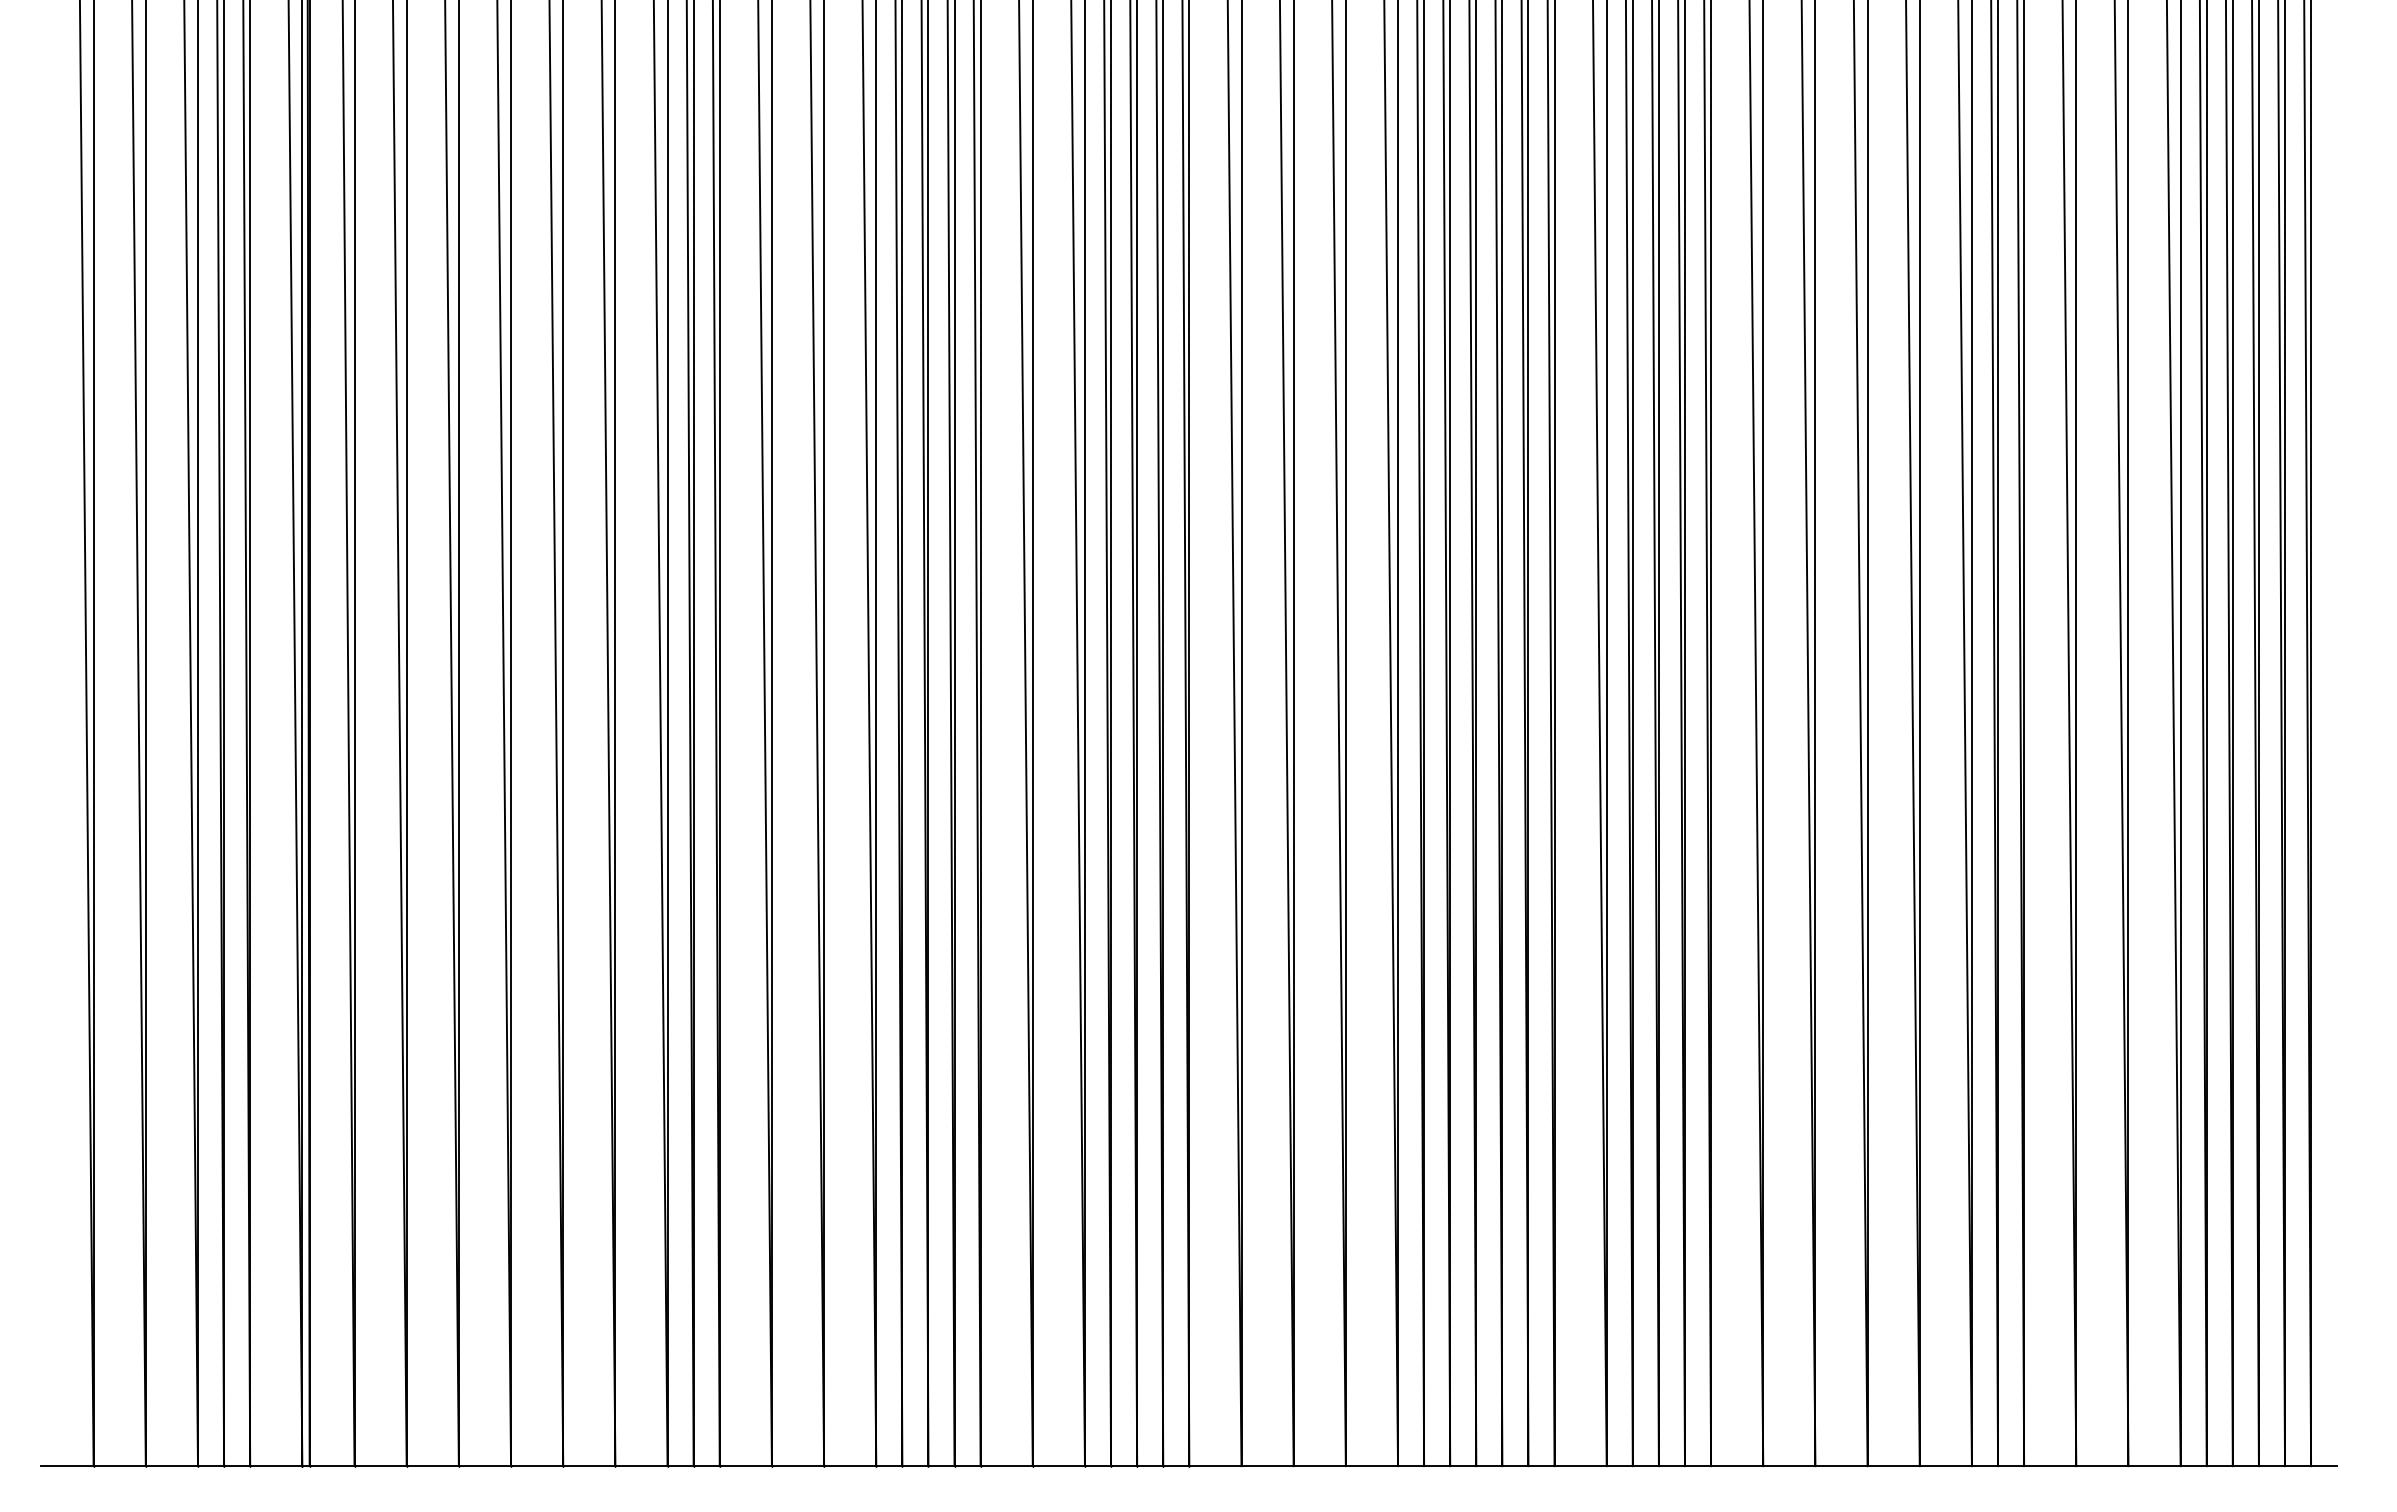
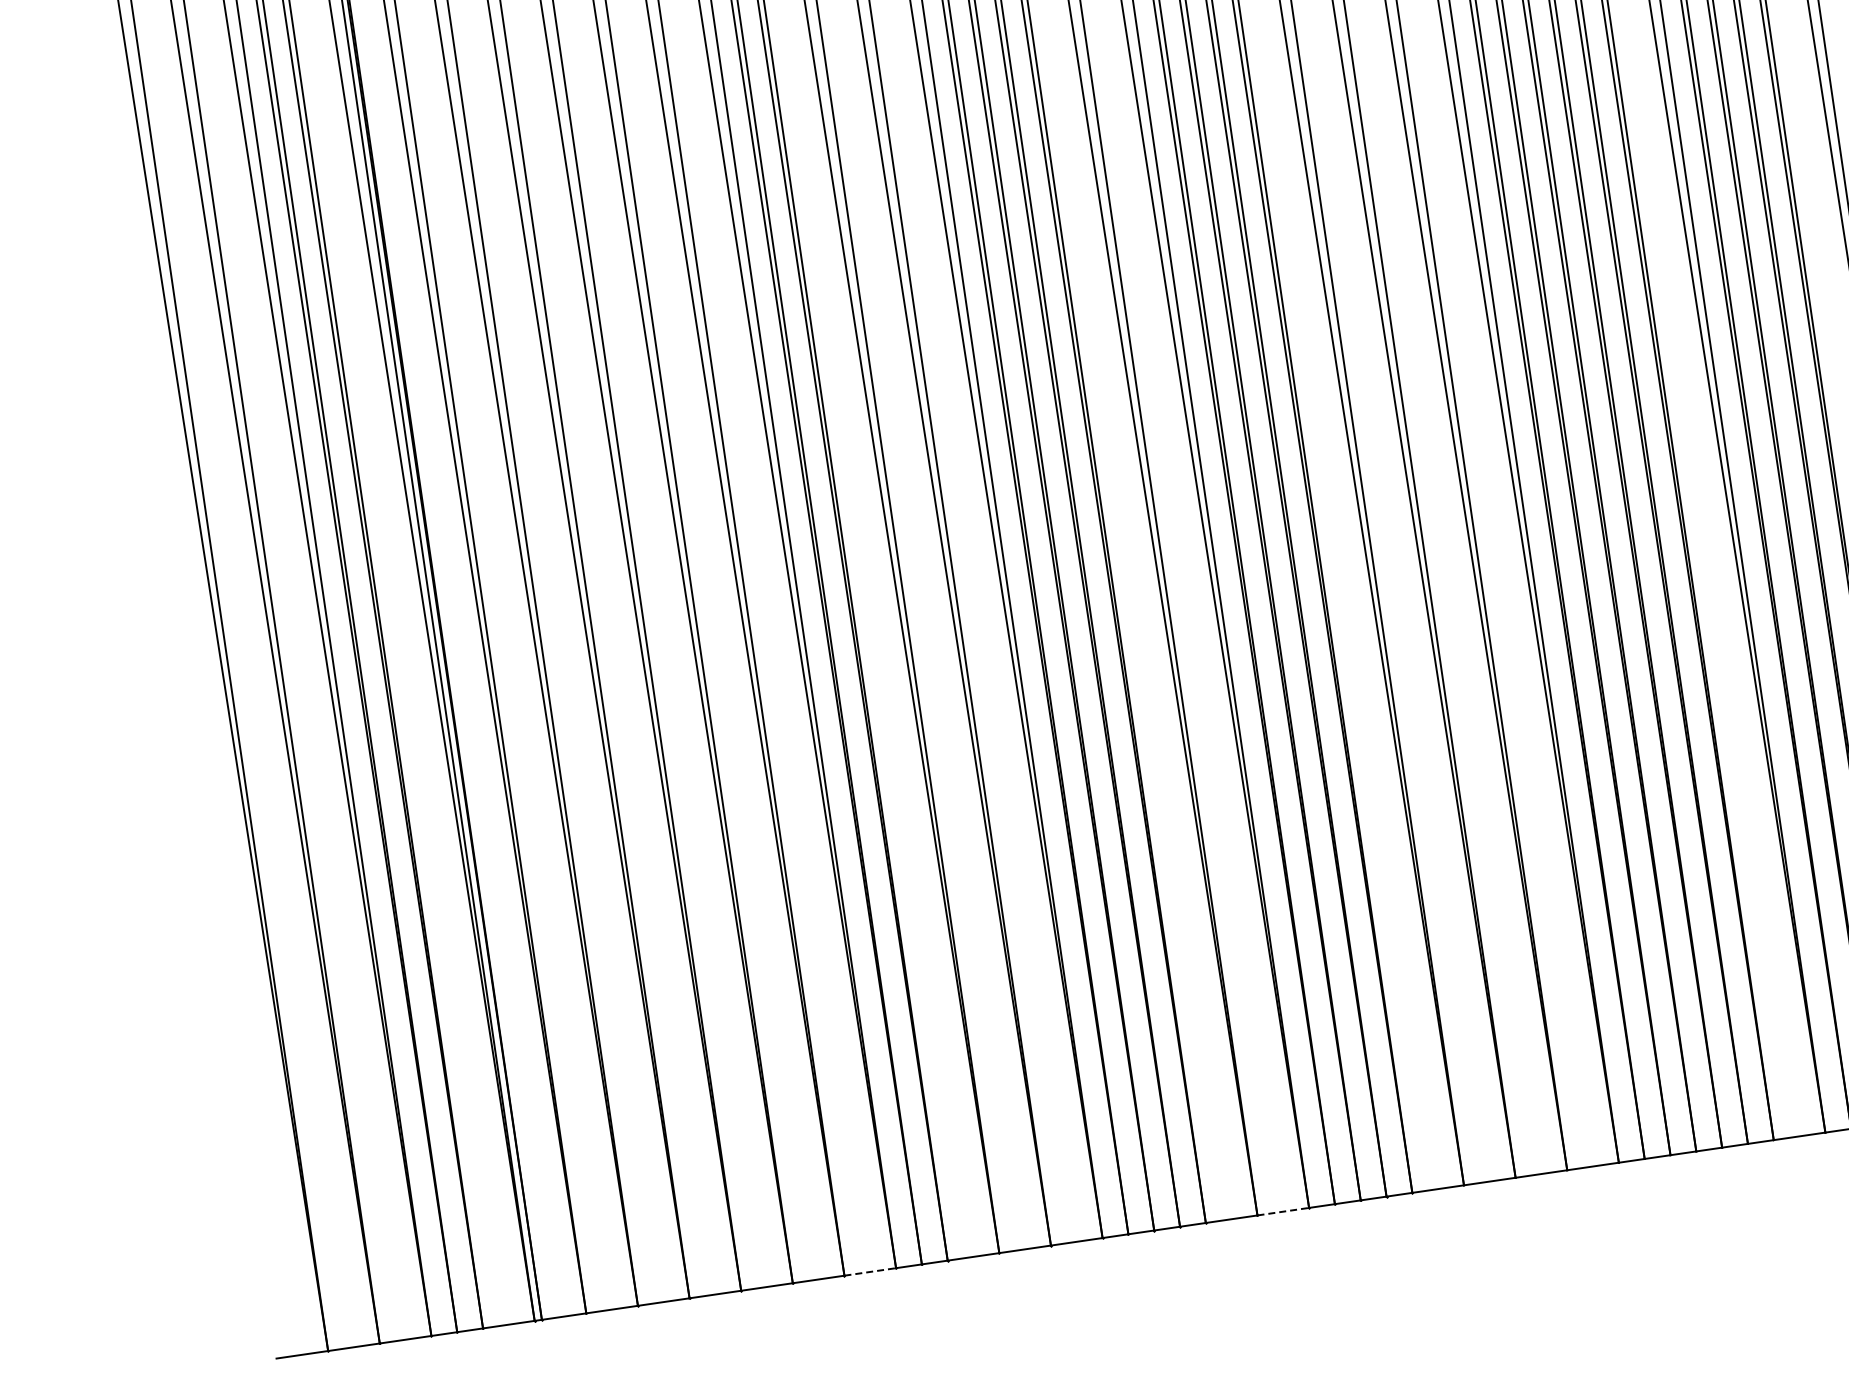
line: (641, 1466) -> (870, 1272), solid -> dashed
line: (1059, 1466) -> (1283, 1211), solid -> dashed

